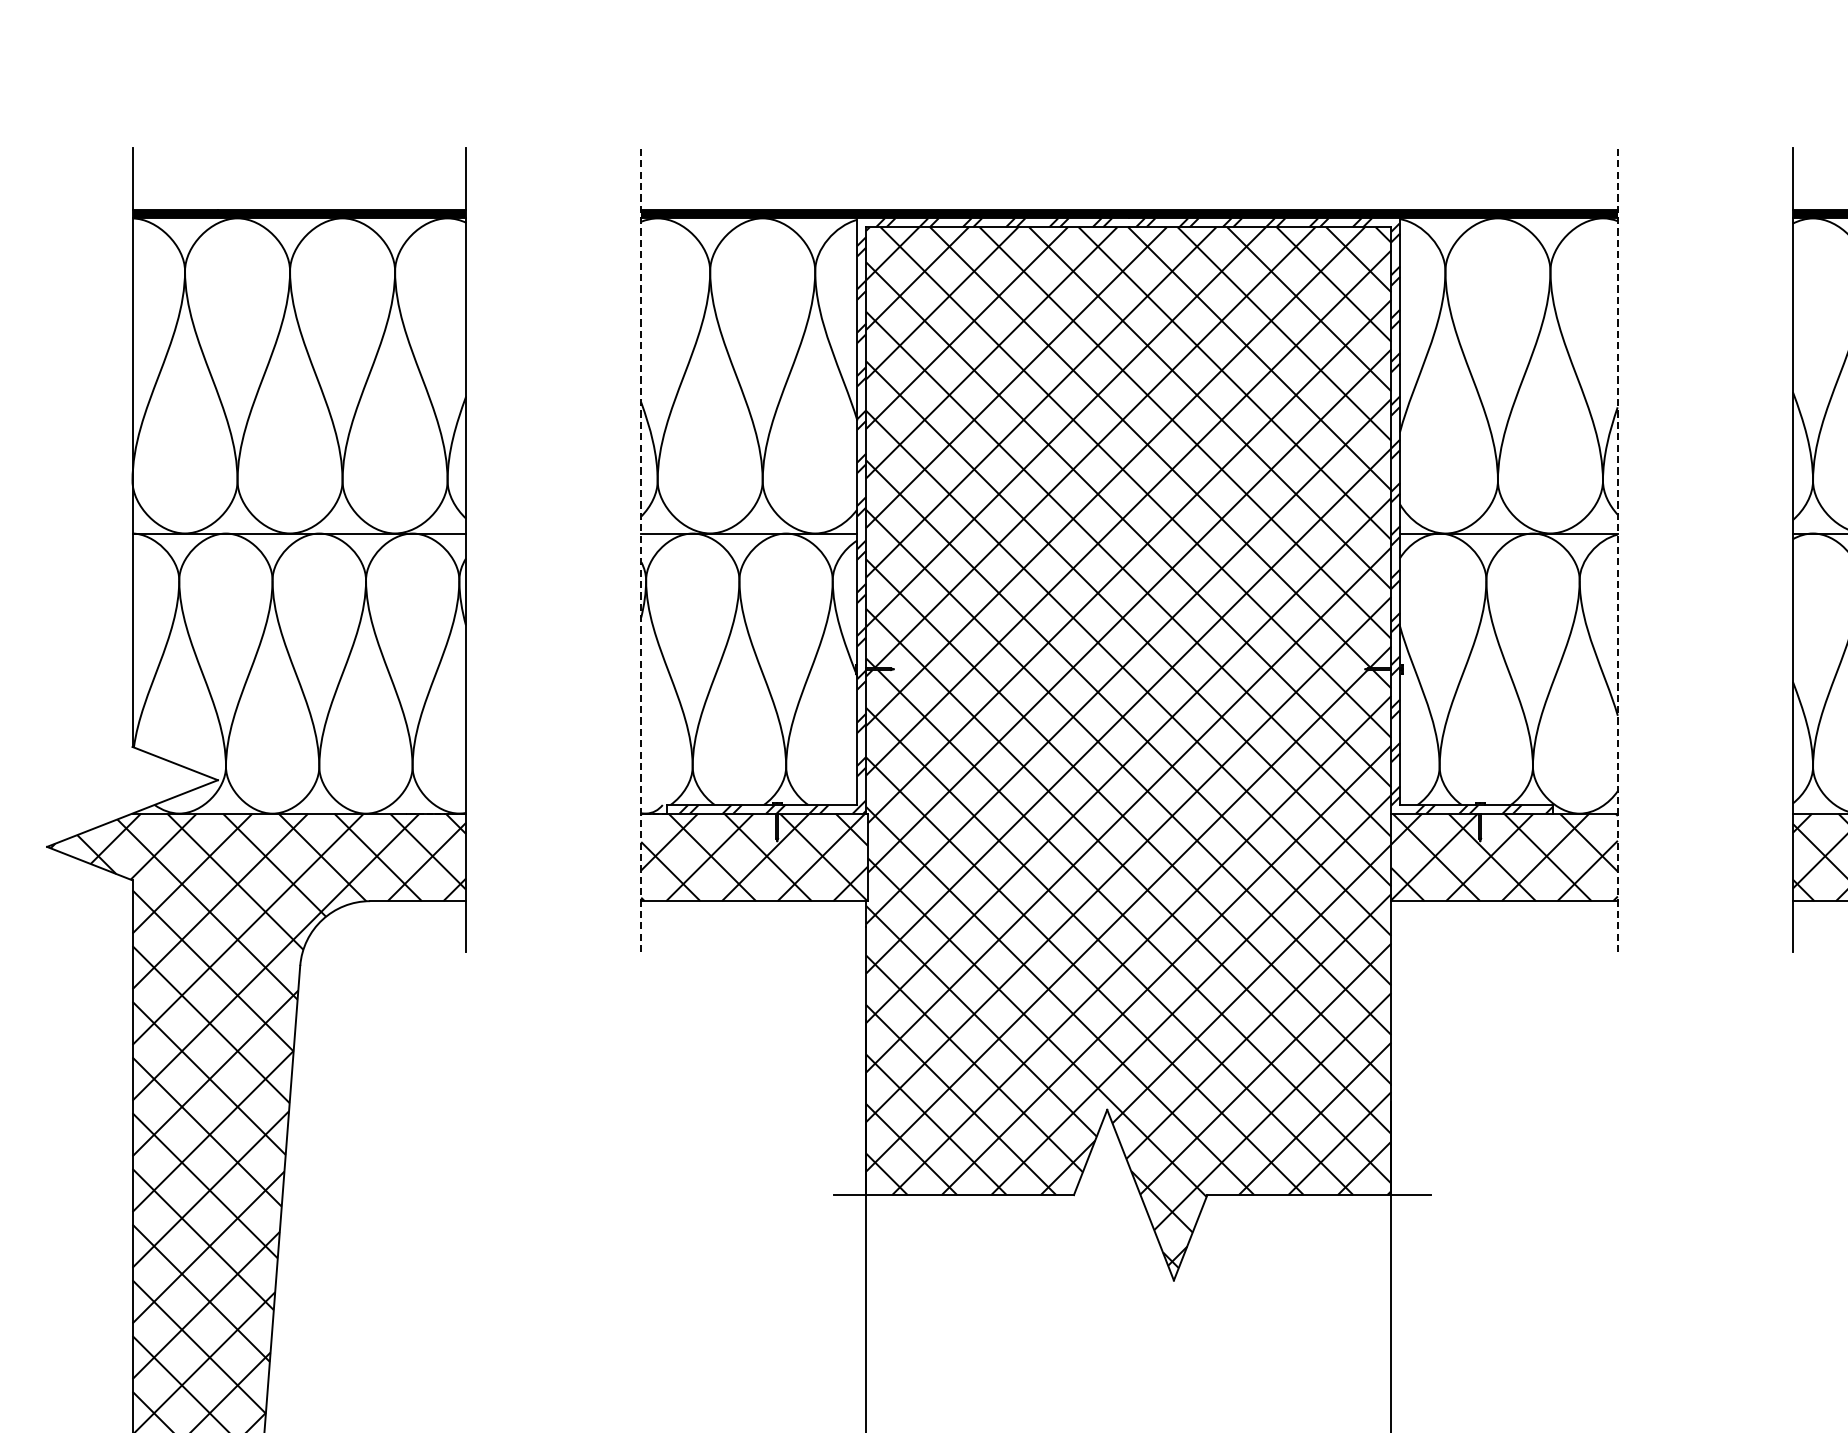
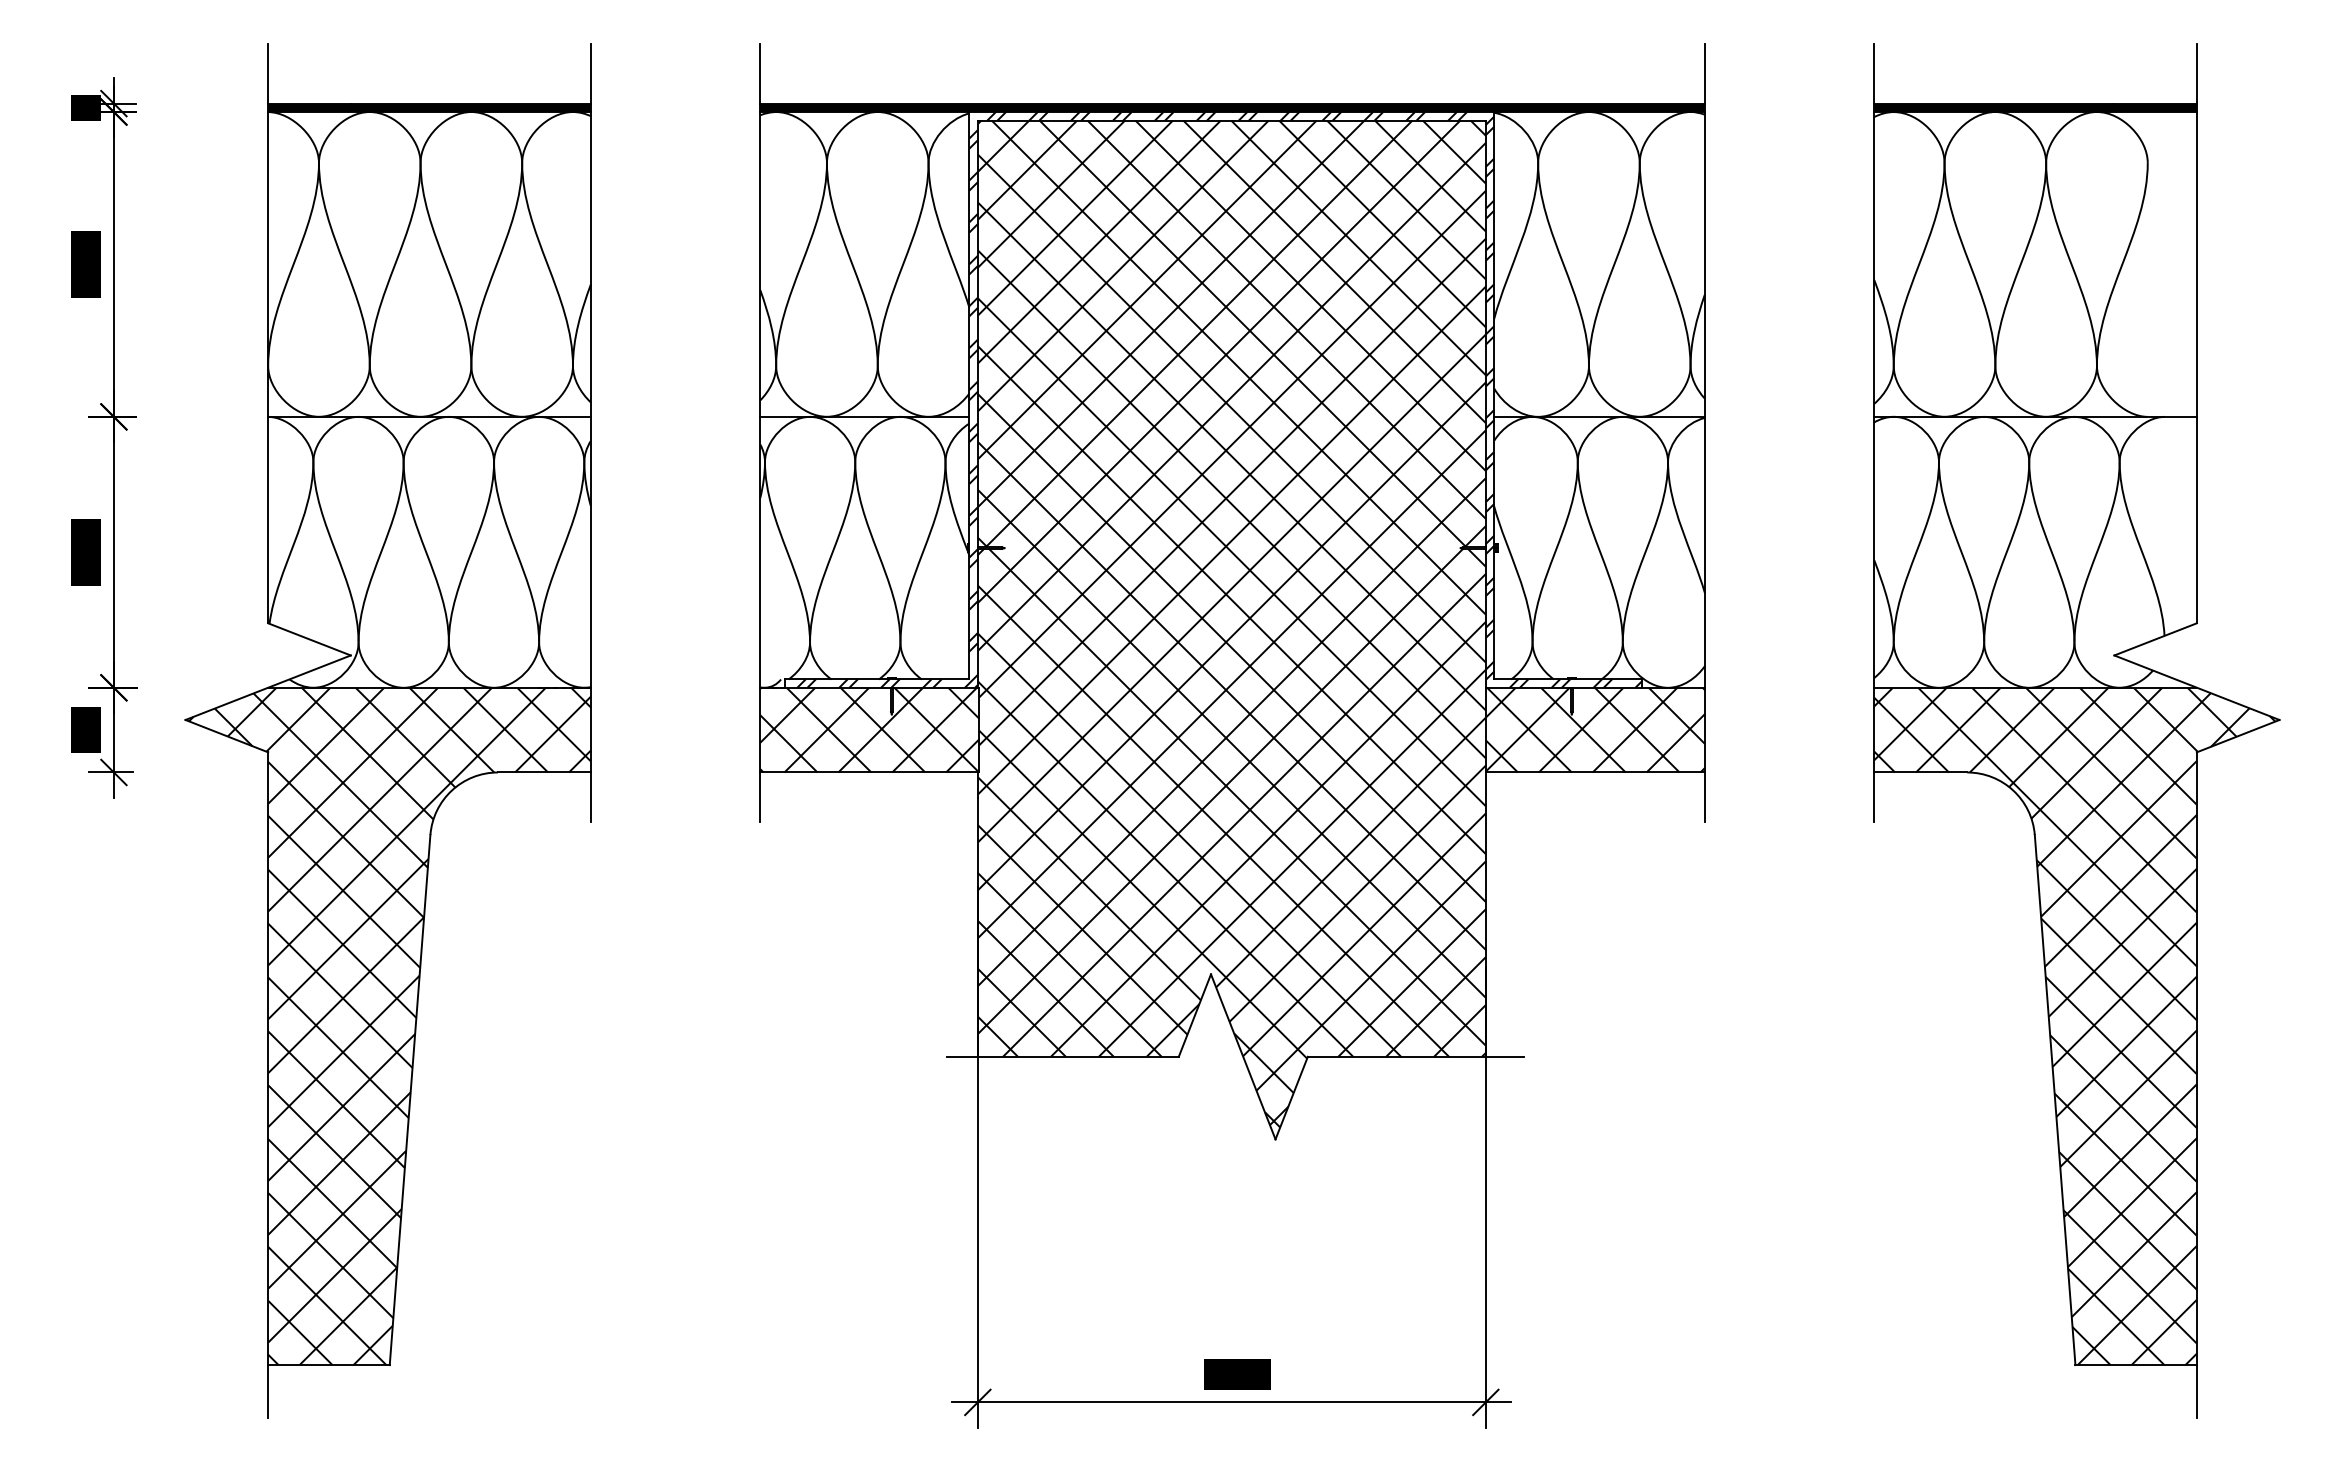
line: (641, 550) -> (760, 433), dashed -> solid
line: (1617, 550) -> (1704, 433), dashed -> solid

